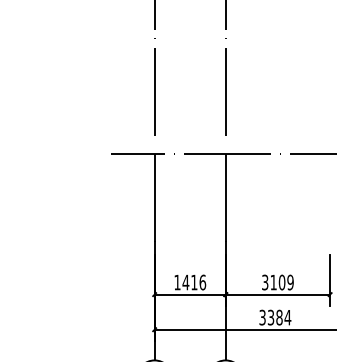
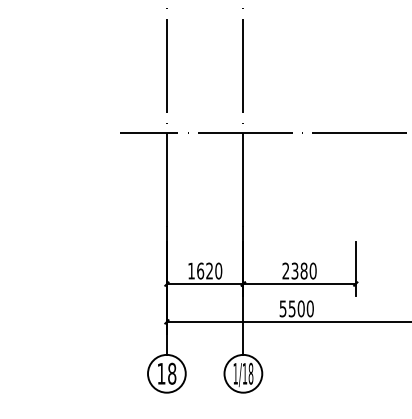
text: (194, 281) -> (209, 270), 1416 -> 1620
text: (277, 281) -> (299, 270), 3109 -> 2380
text: (275, 317) -> (297, 308), 3384 -> 5500

